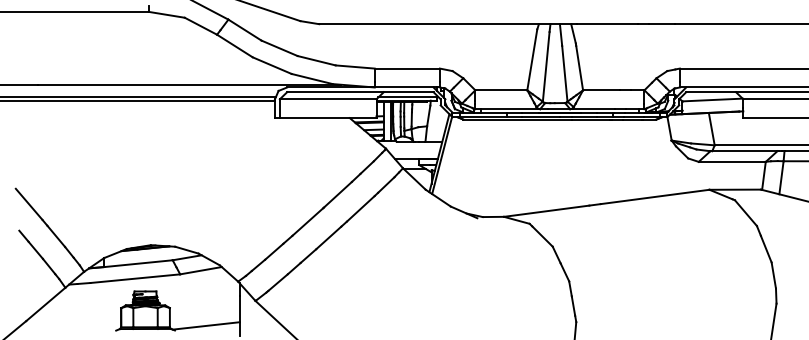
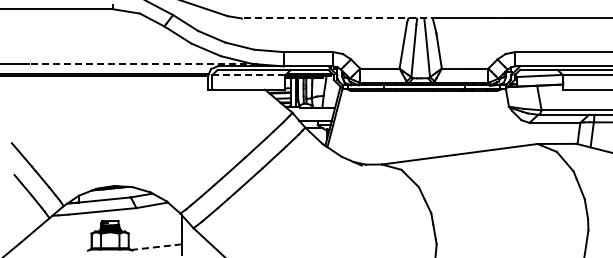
line: (448, 24) -> (339, 18), solid -> dashed
line: (189, 84) -> (143, 64), solid -> dashed
line: (327, 99) -> (248, 75), solid -> dashed
line: (206, 326) -> (156, 247), solid -> dashed

